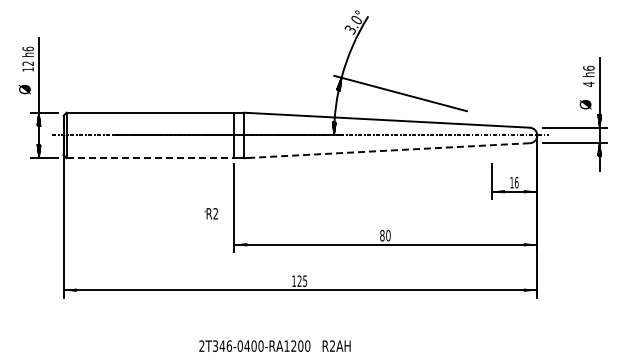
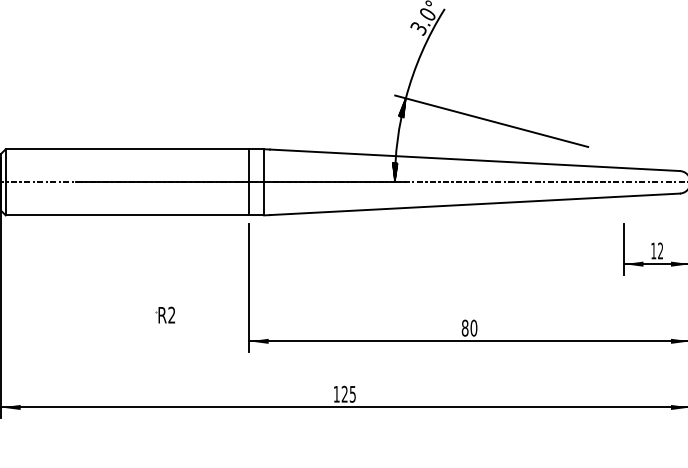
line: (389, 150) -> (475, 204), dashed -> solid
line: (150, 158) -> (127, 215), dashed -> solid
text: (516, 182) -> (660, 250), 16 -> 12
part: (210, 213) -> (164, 314), moved

